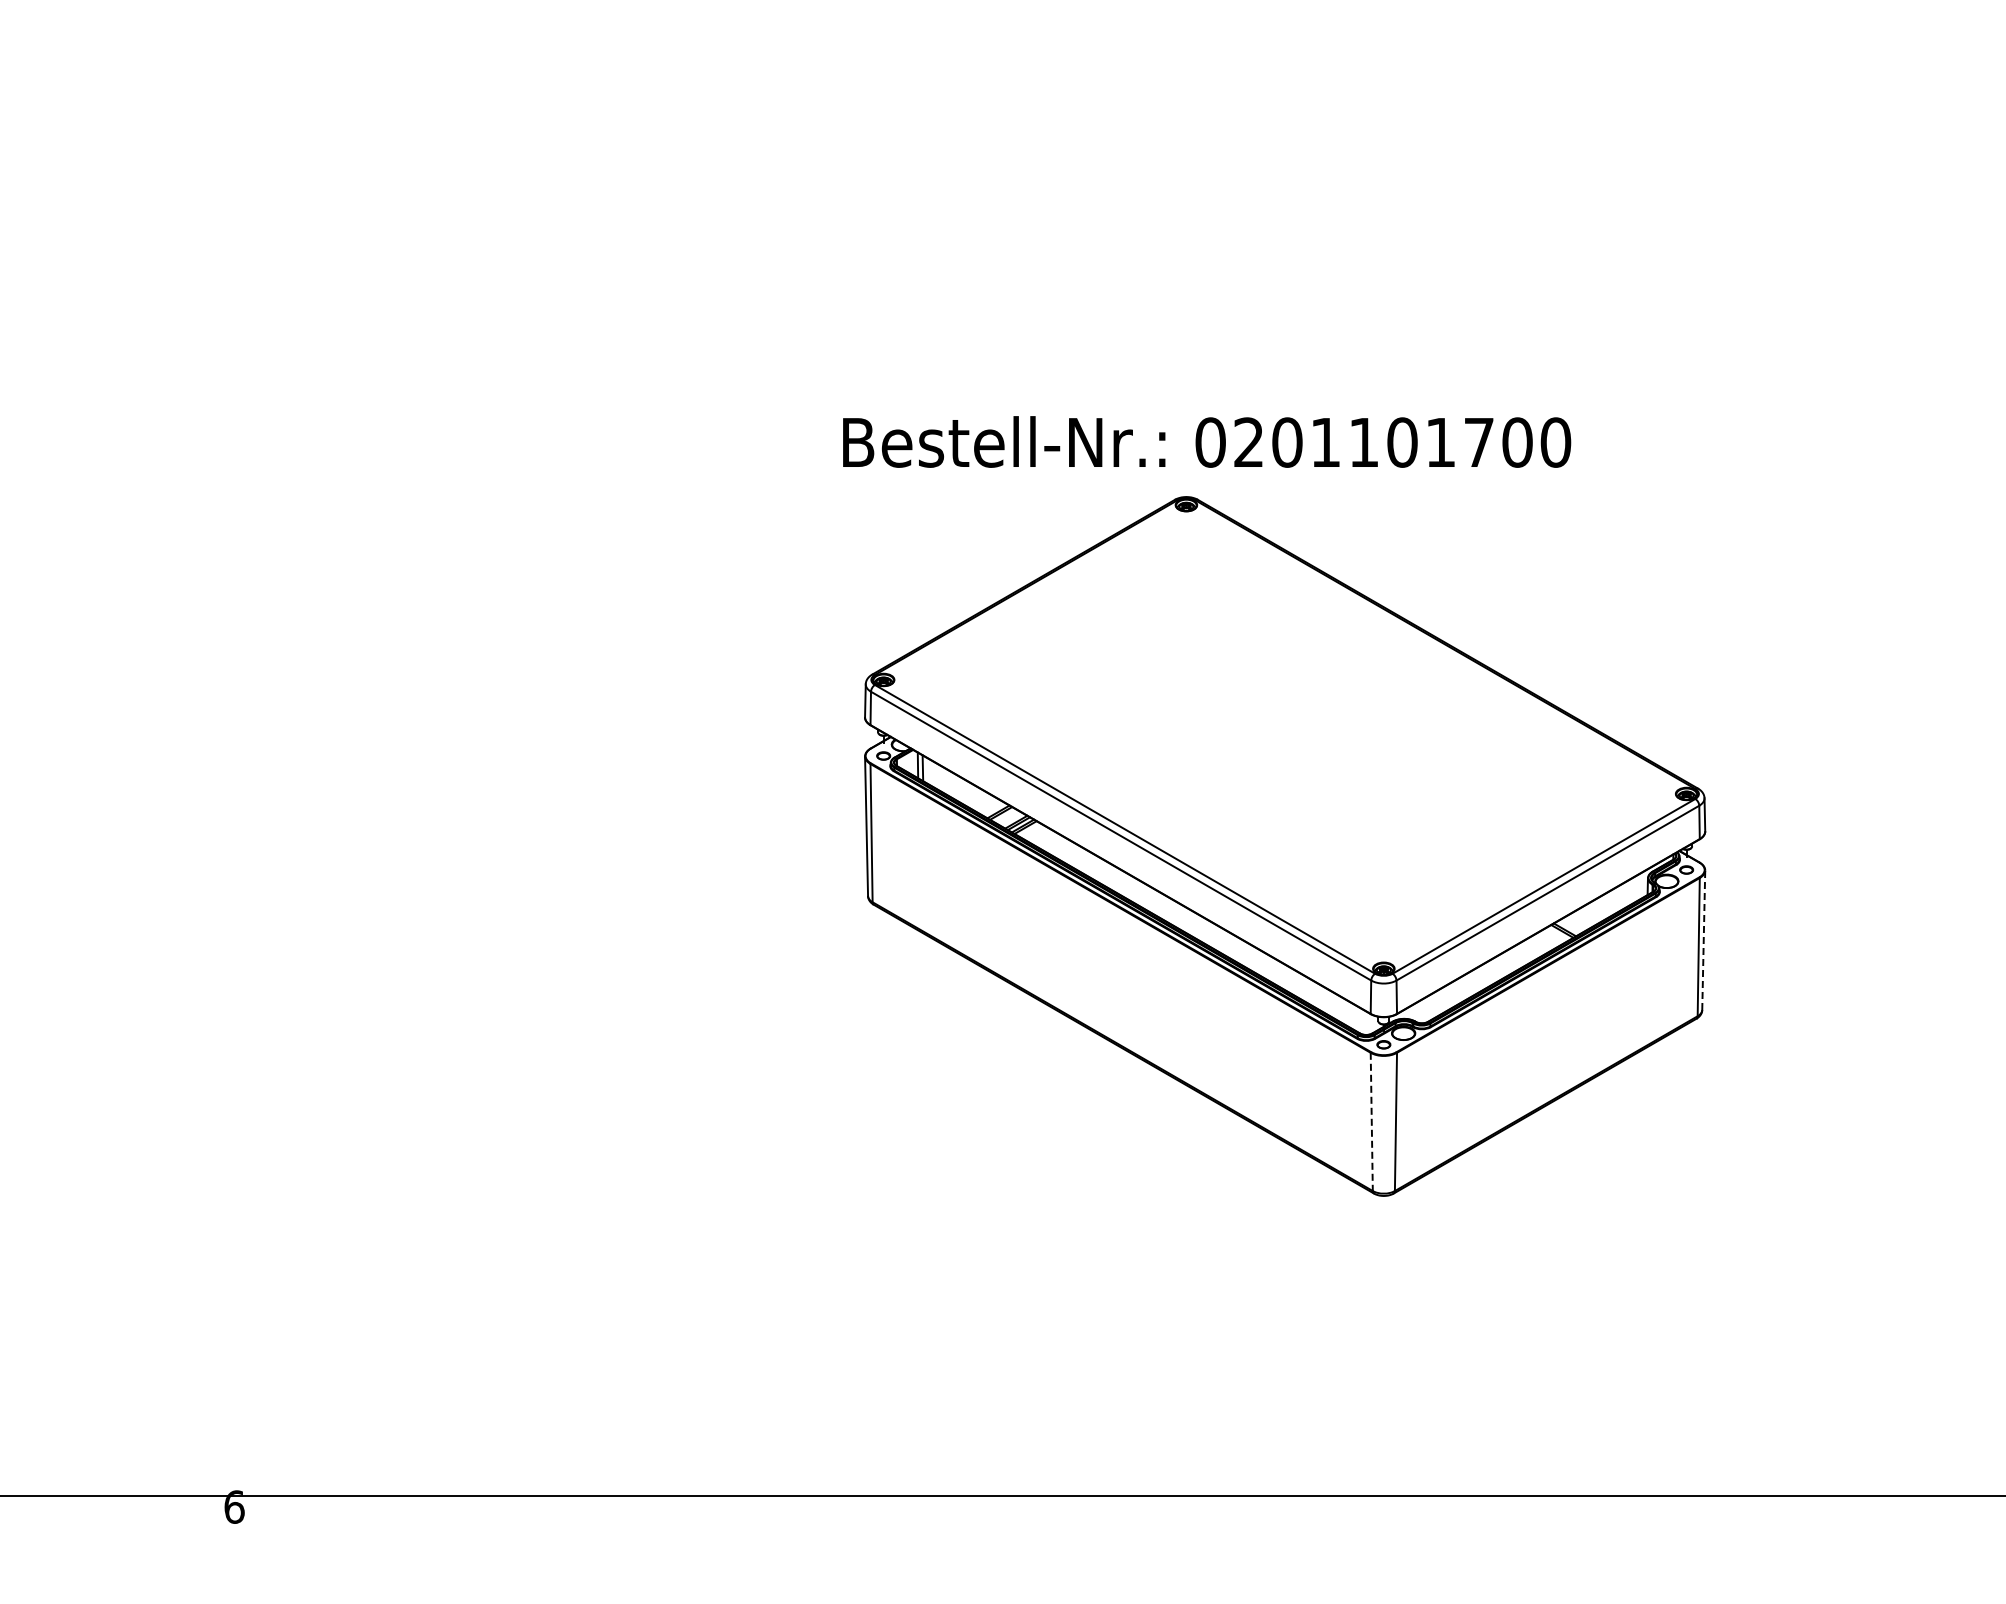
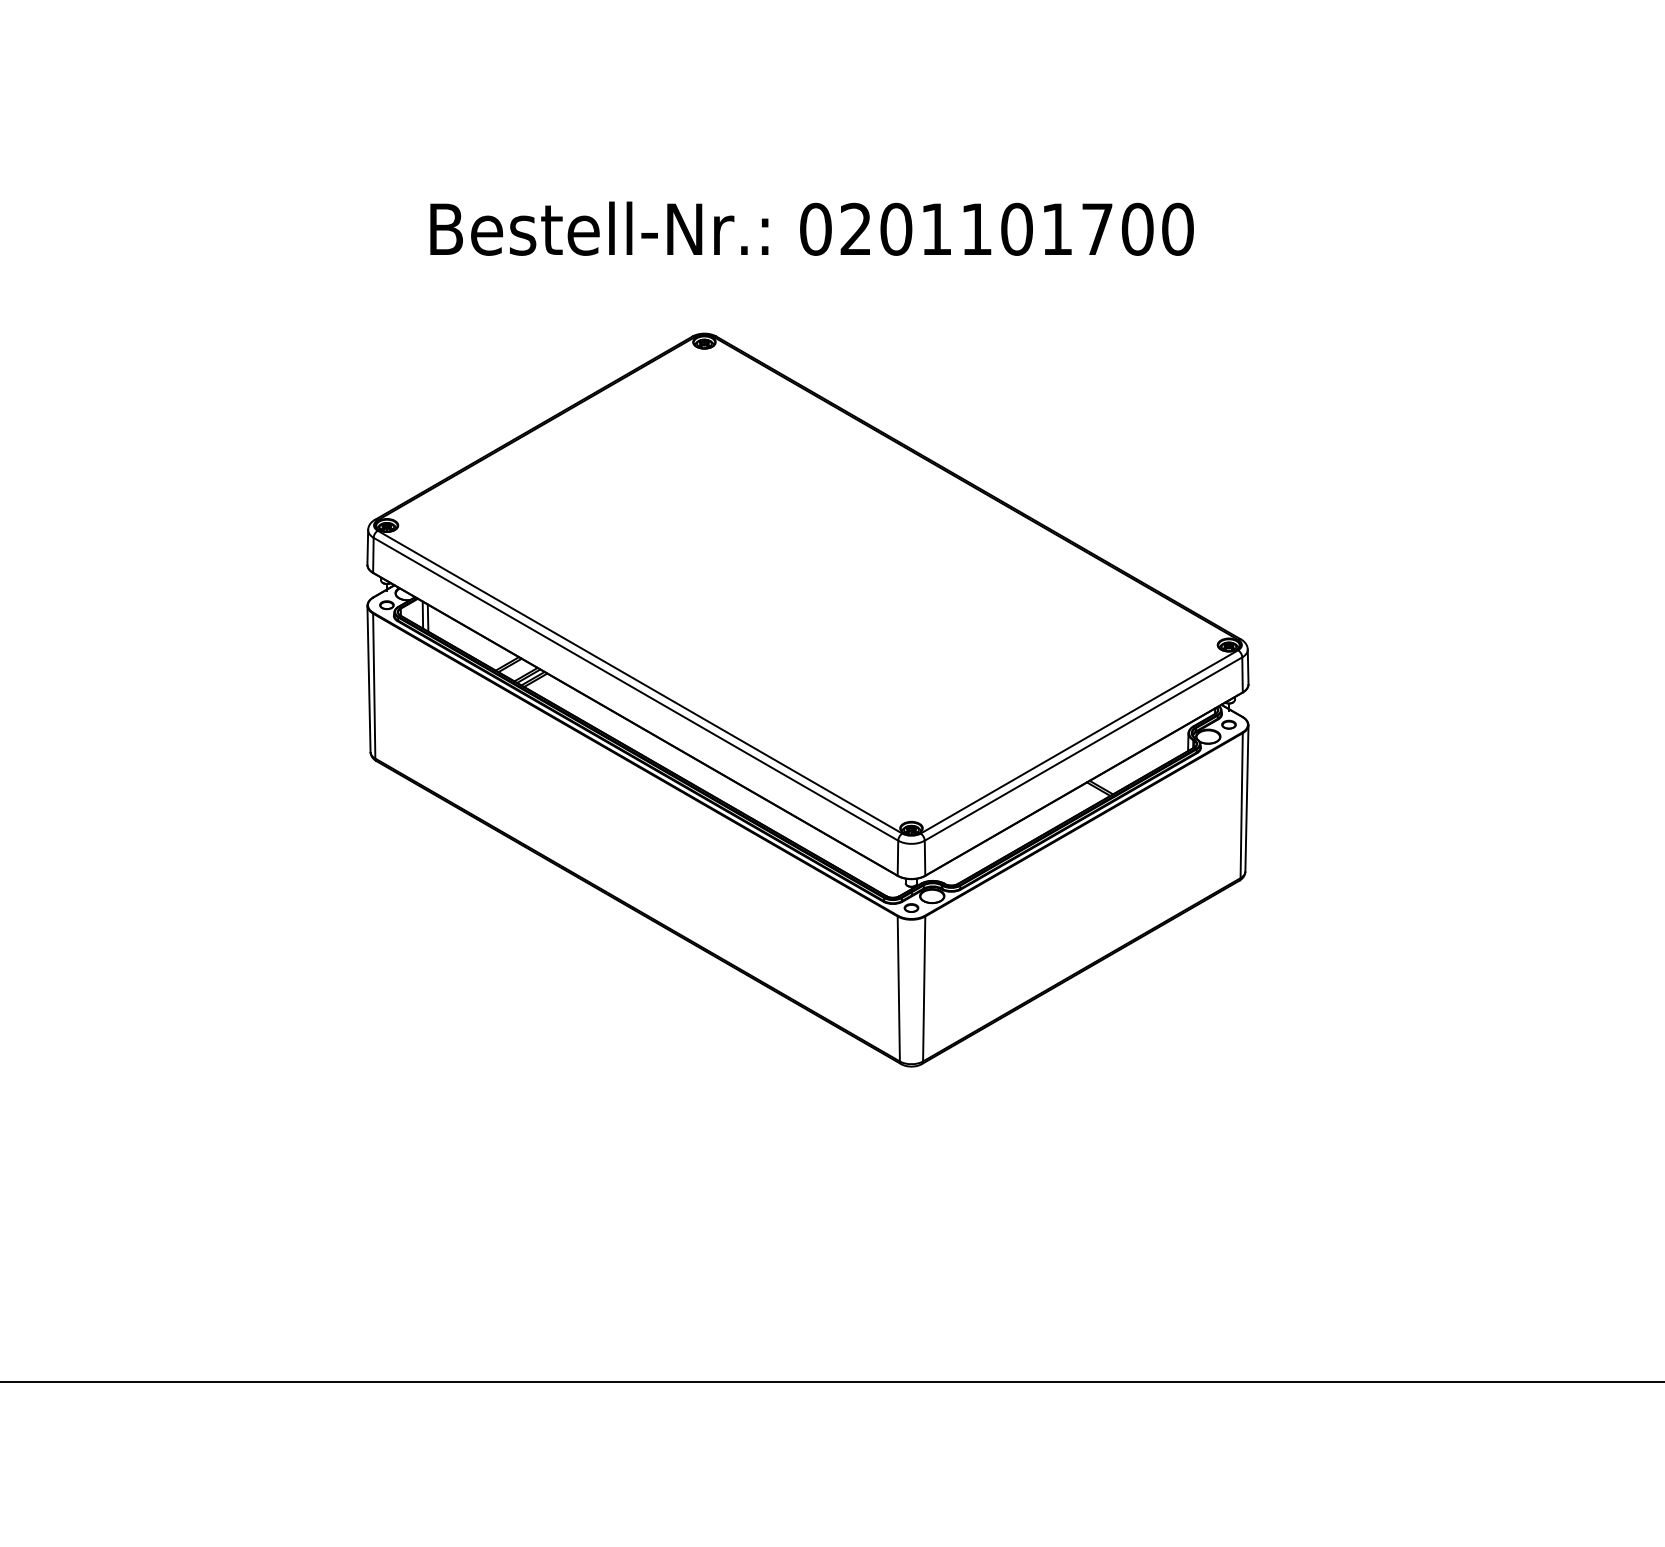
text: (1207, 441) -> (812, 228), moved
line: (1703, 940) -> (1246, 798), dashed -> solid
line: (1371, 1122) -> (898, 989), dashed -> solid

